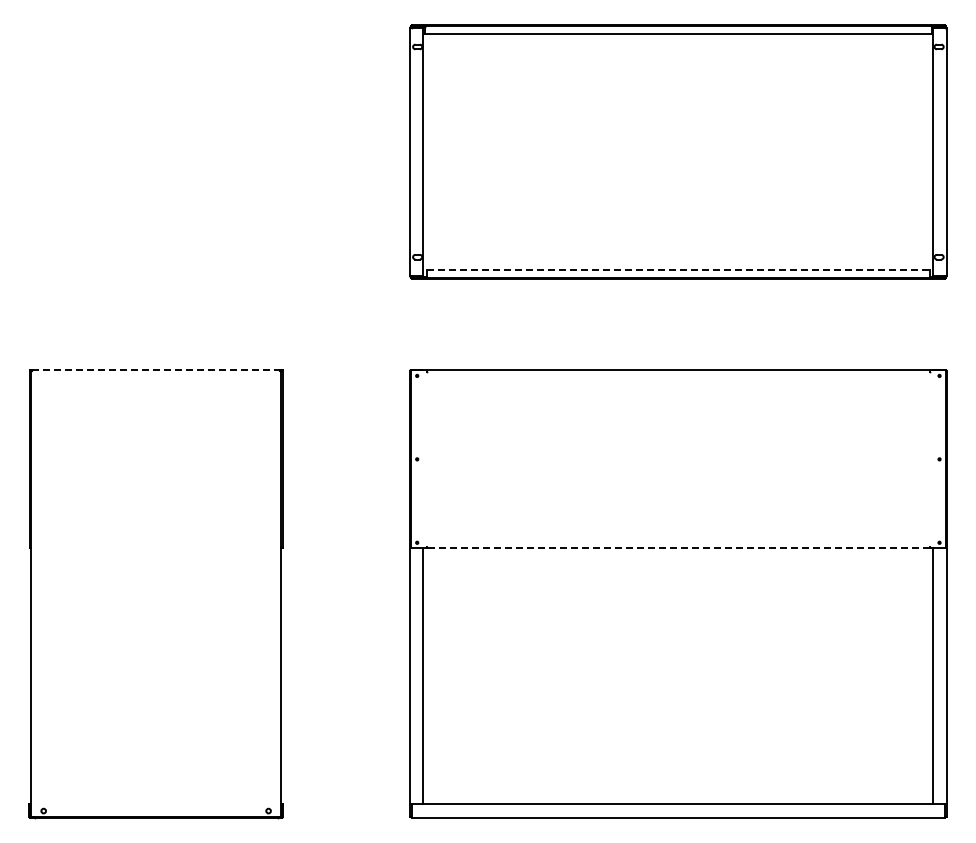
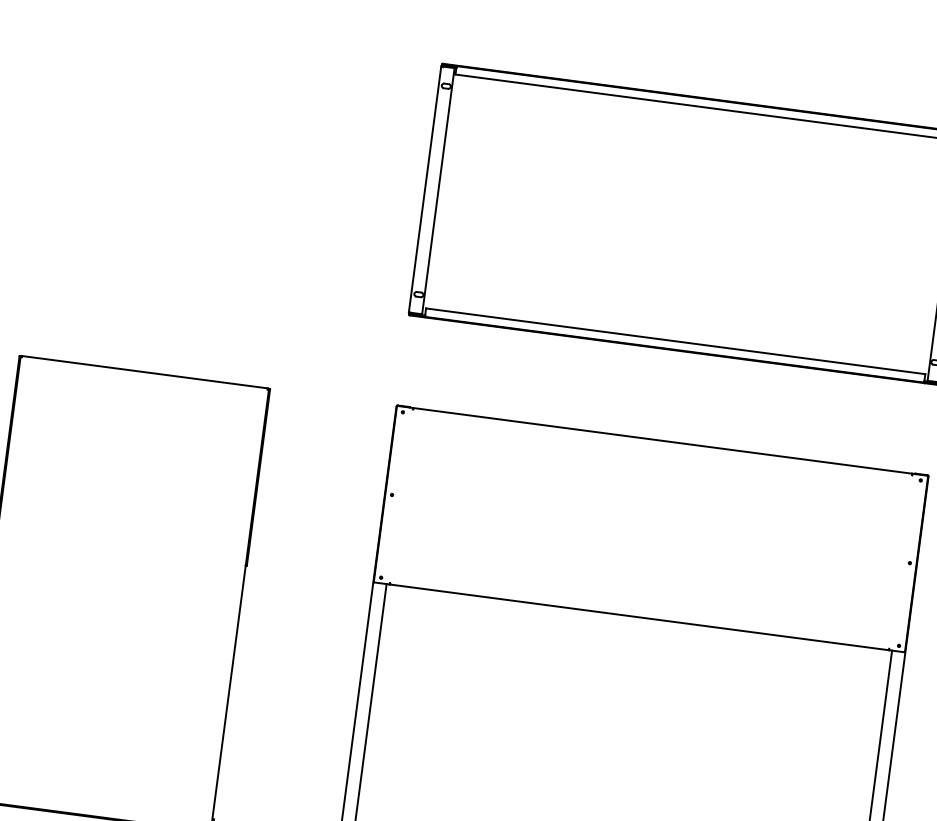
line: (678, 269) -> (675, 340), dashed -> solid
line: (156, 369) -> (145, 371), dashed -> solid
line: (678, 548) -> (639, 617), dashed -> solid

